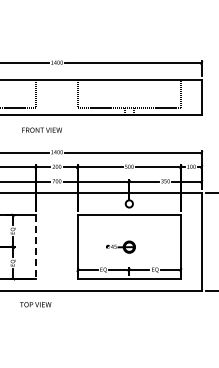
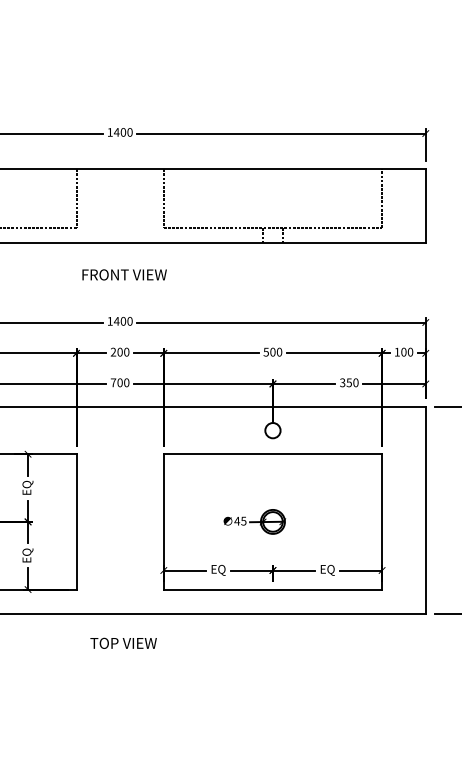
text: (41, 129) -> (123, 273), moved
line: (36, 247) -> (76, 522), dashed -> solid
text: (35, 304) -> (123, 642), moved

